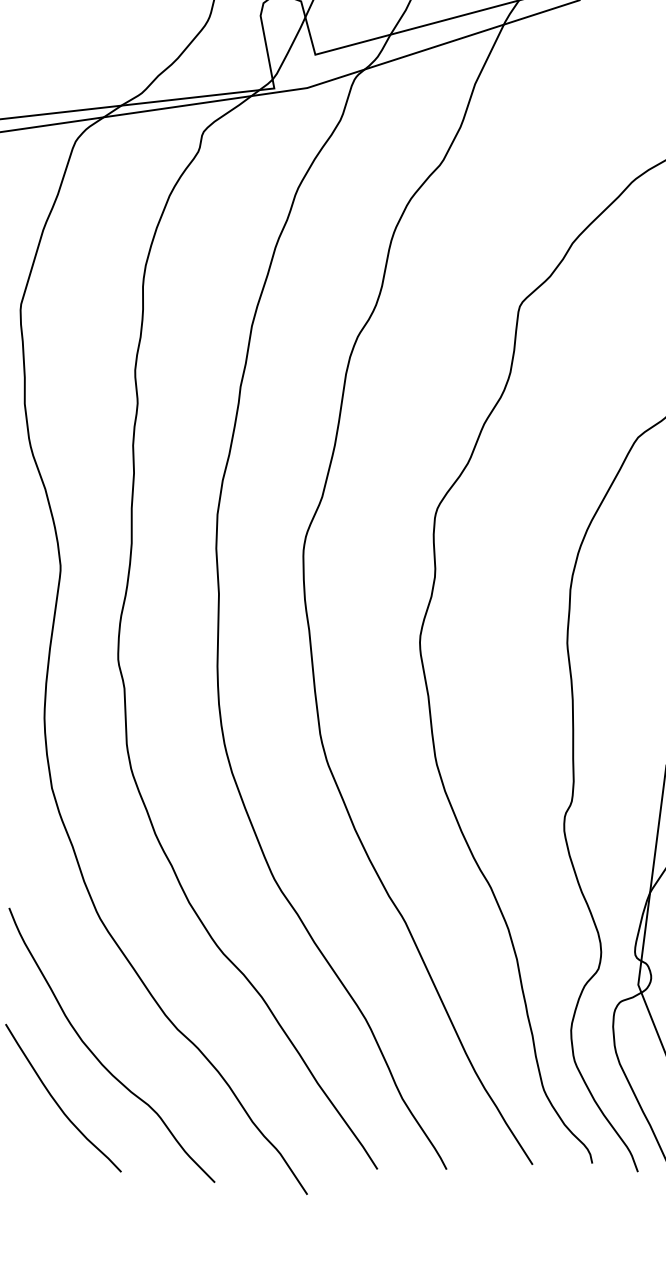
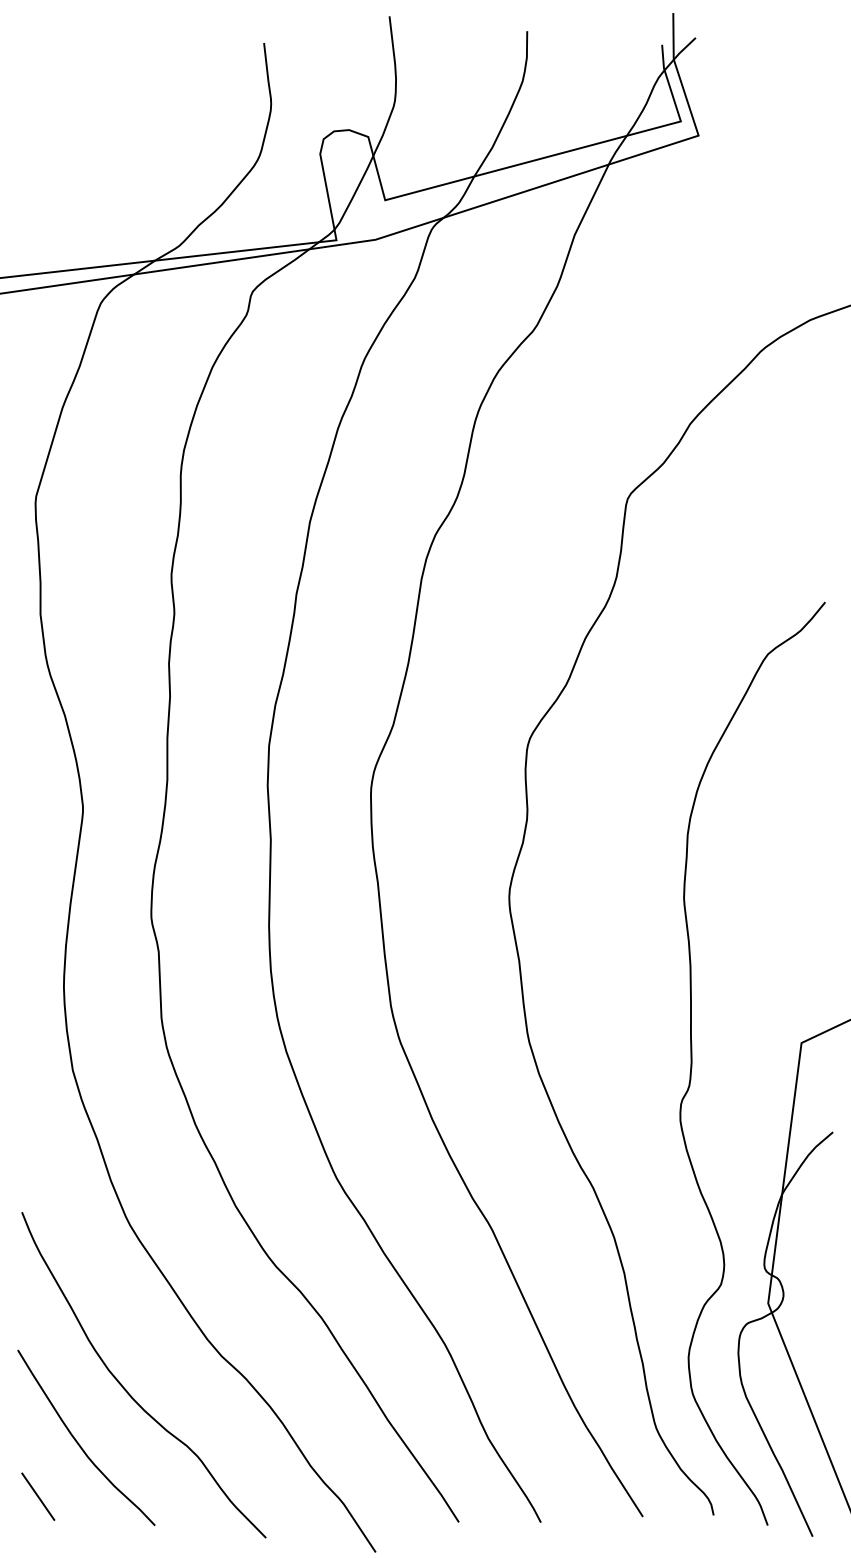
line: (23, 1147) -> (38, 1496), added

